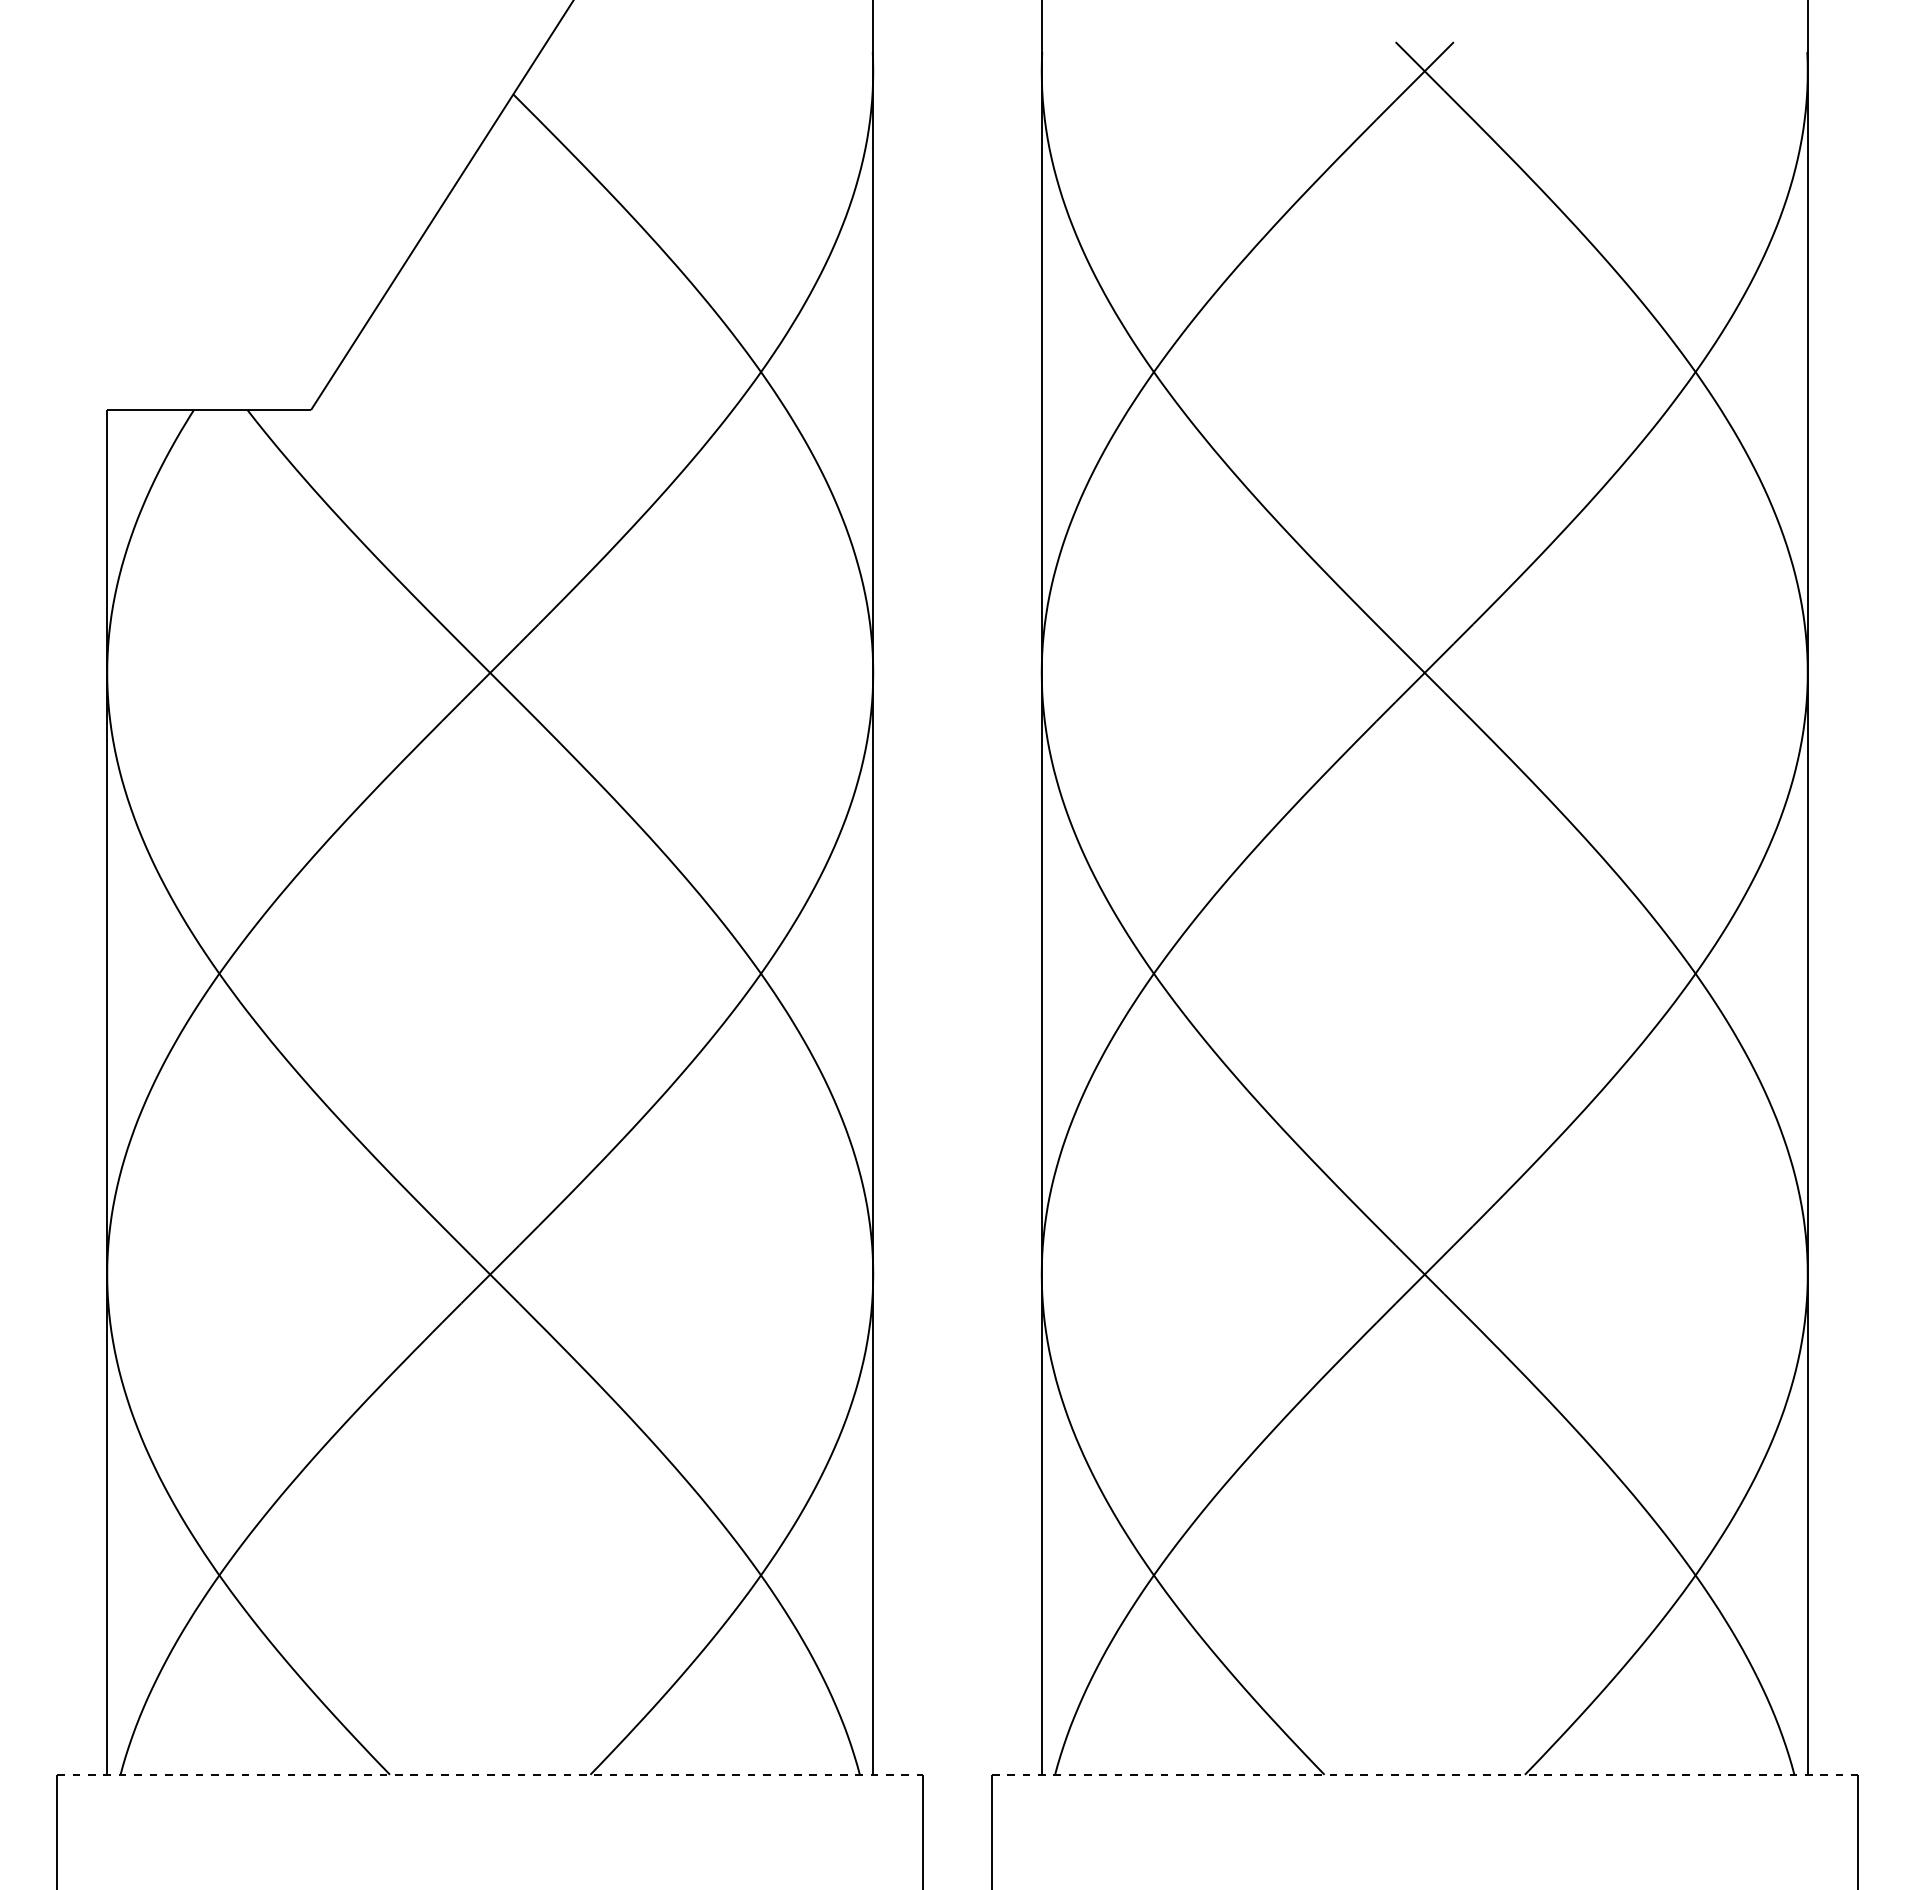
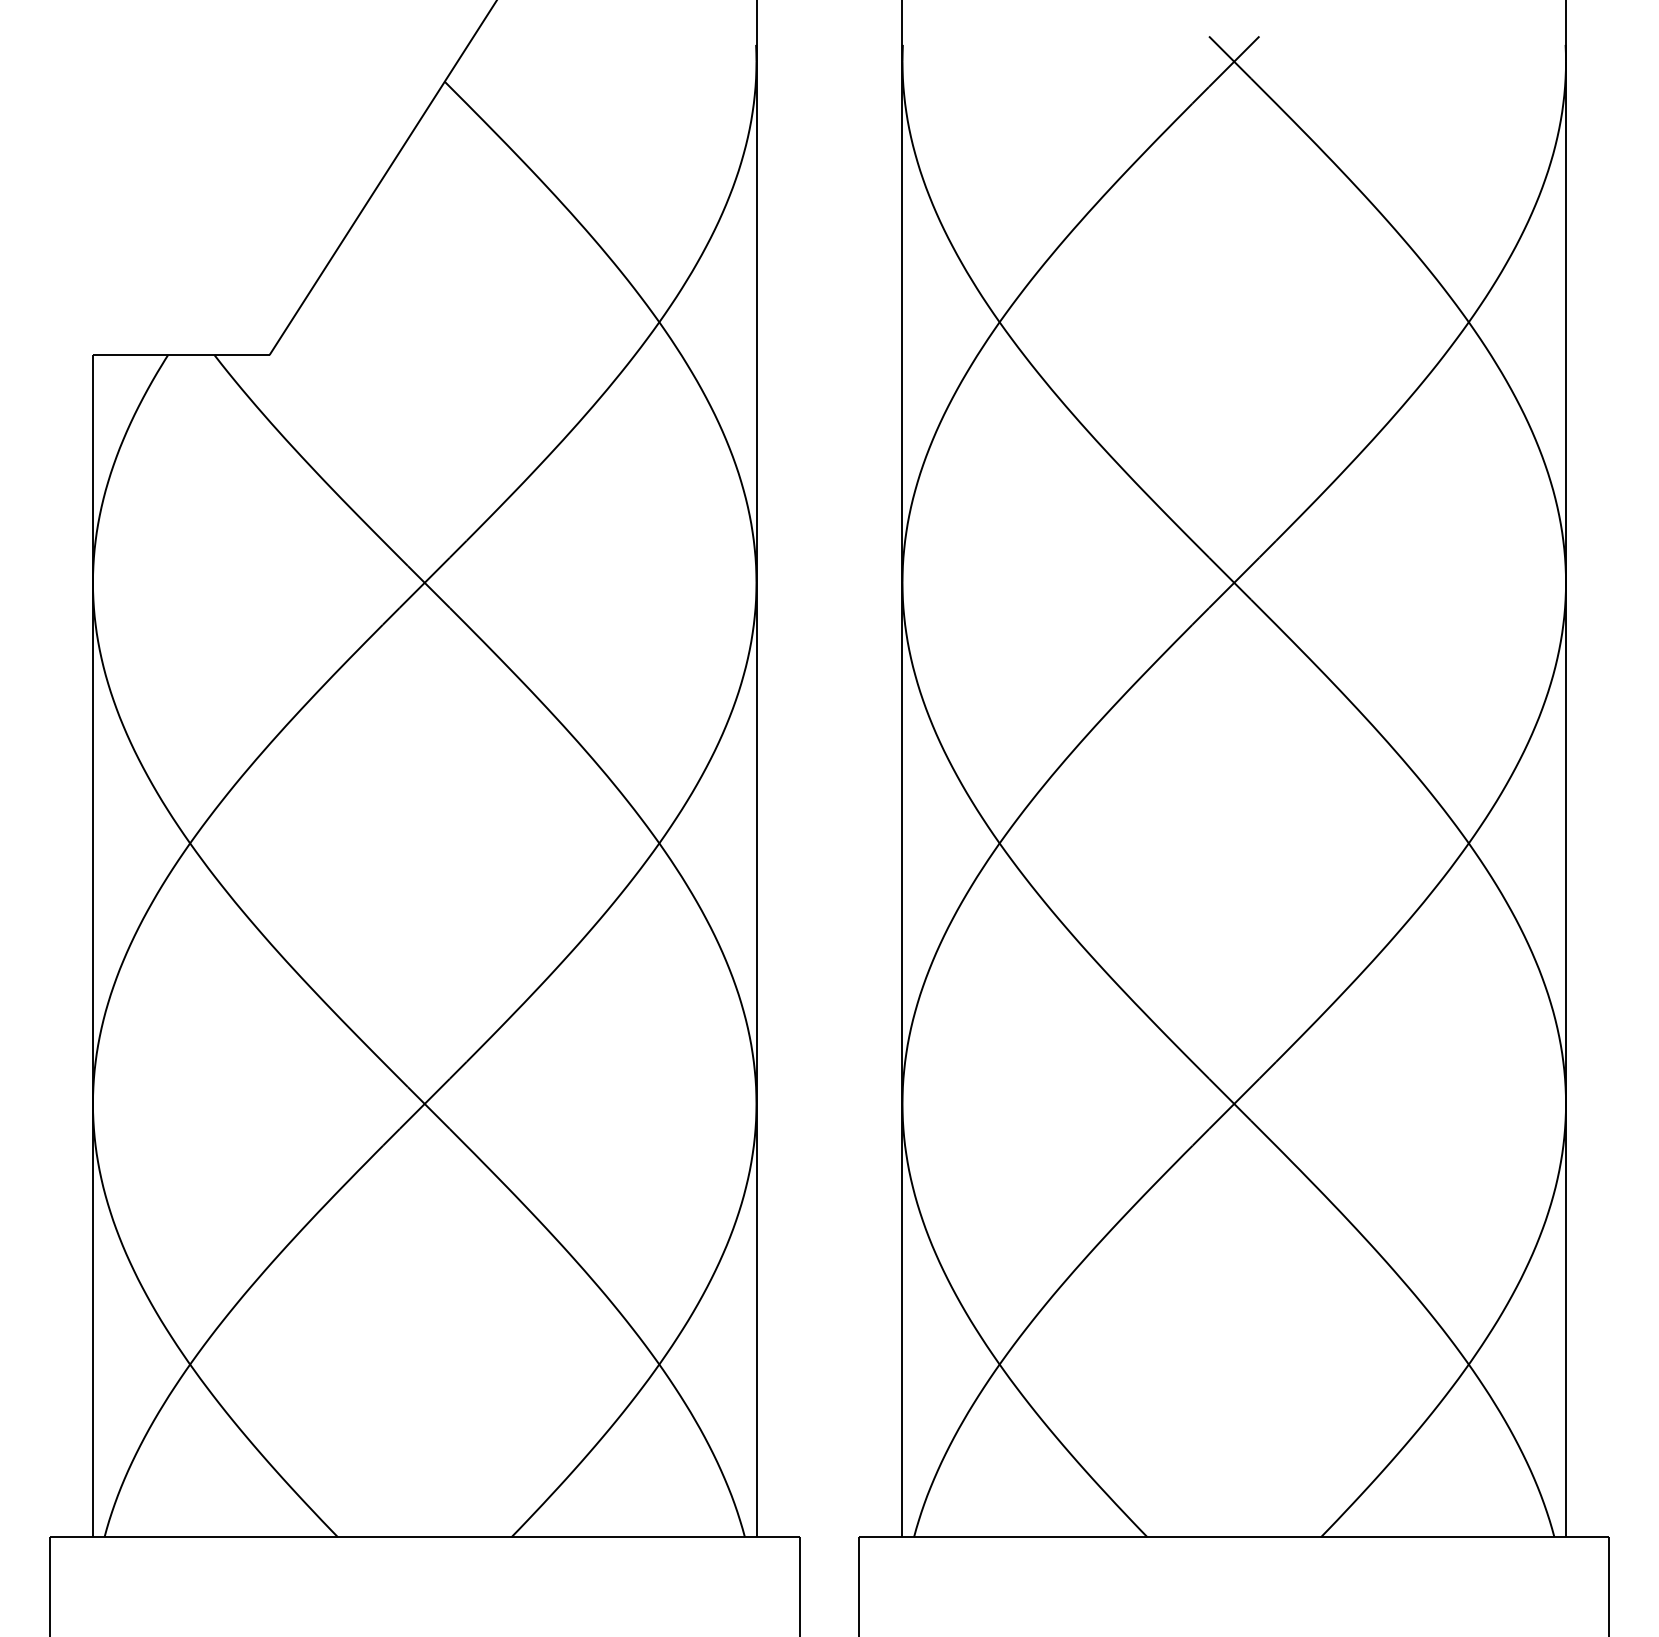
line: (490, 1774) -> (424, 1537), dashed -> solid
line: (1424, 1774) -> (1234, 1537), dashed -> solid

